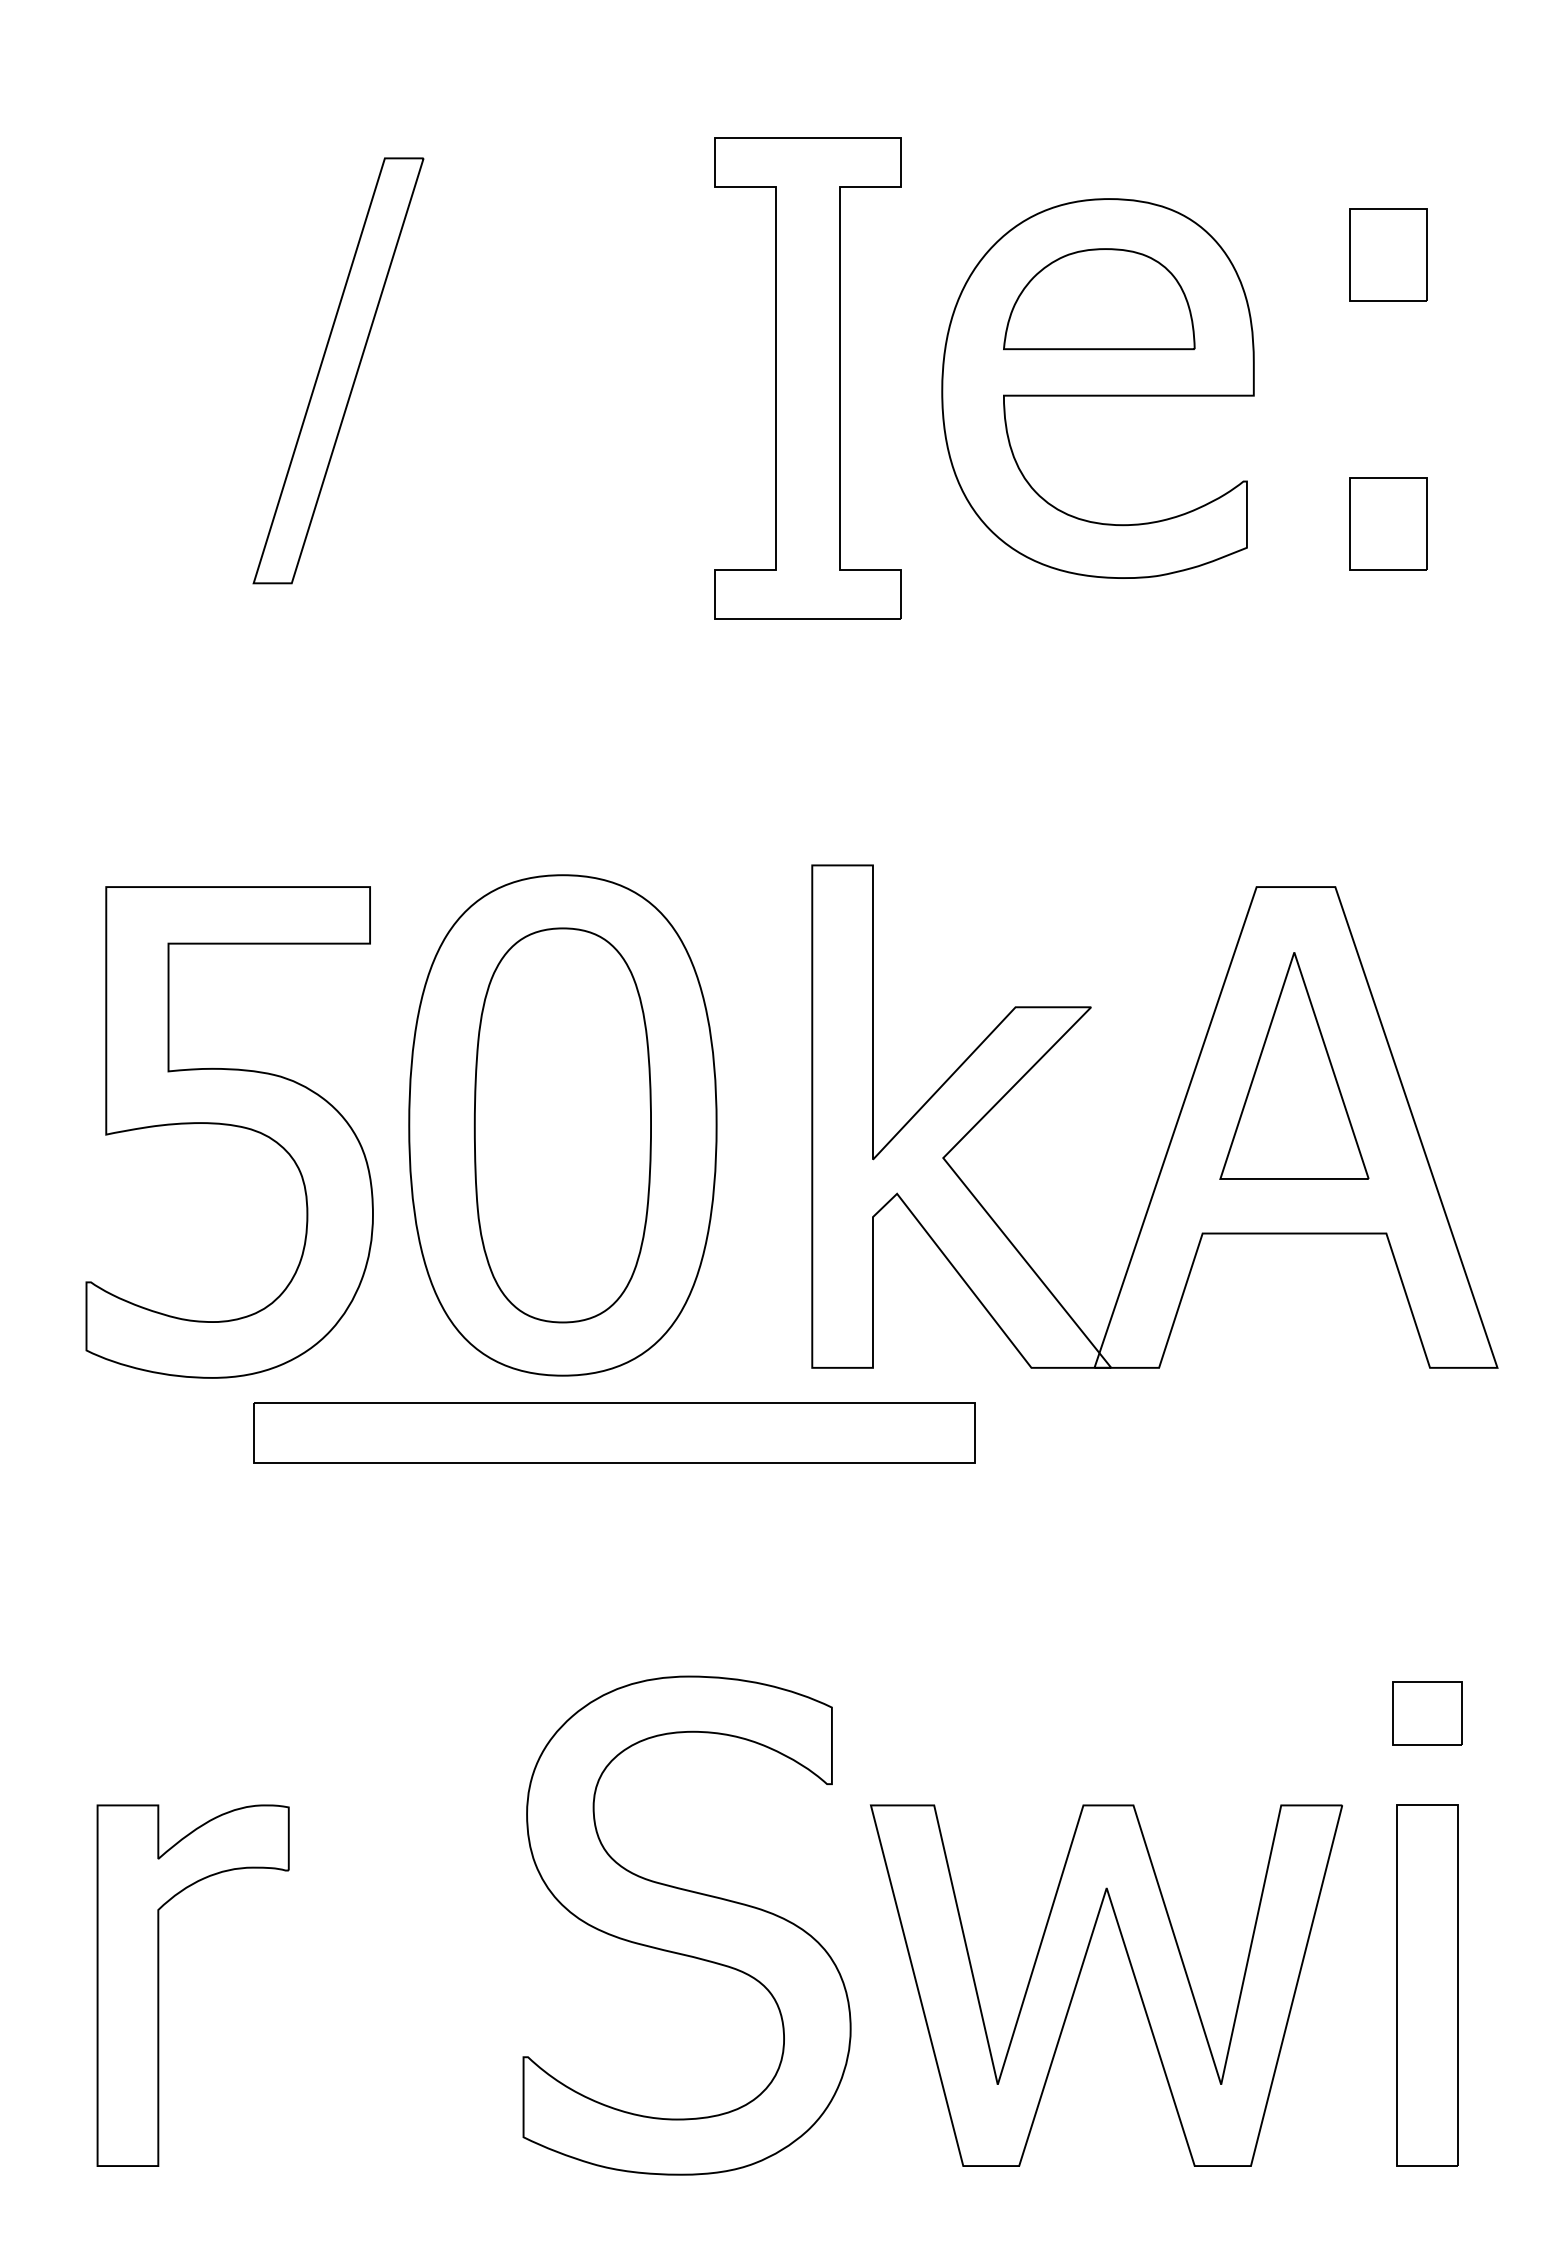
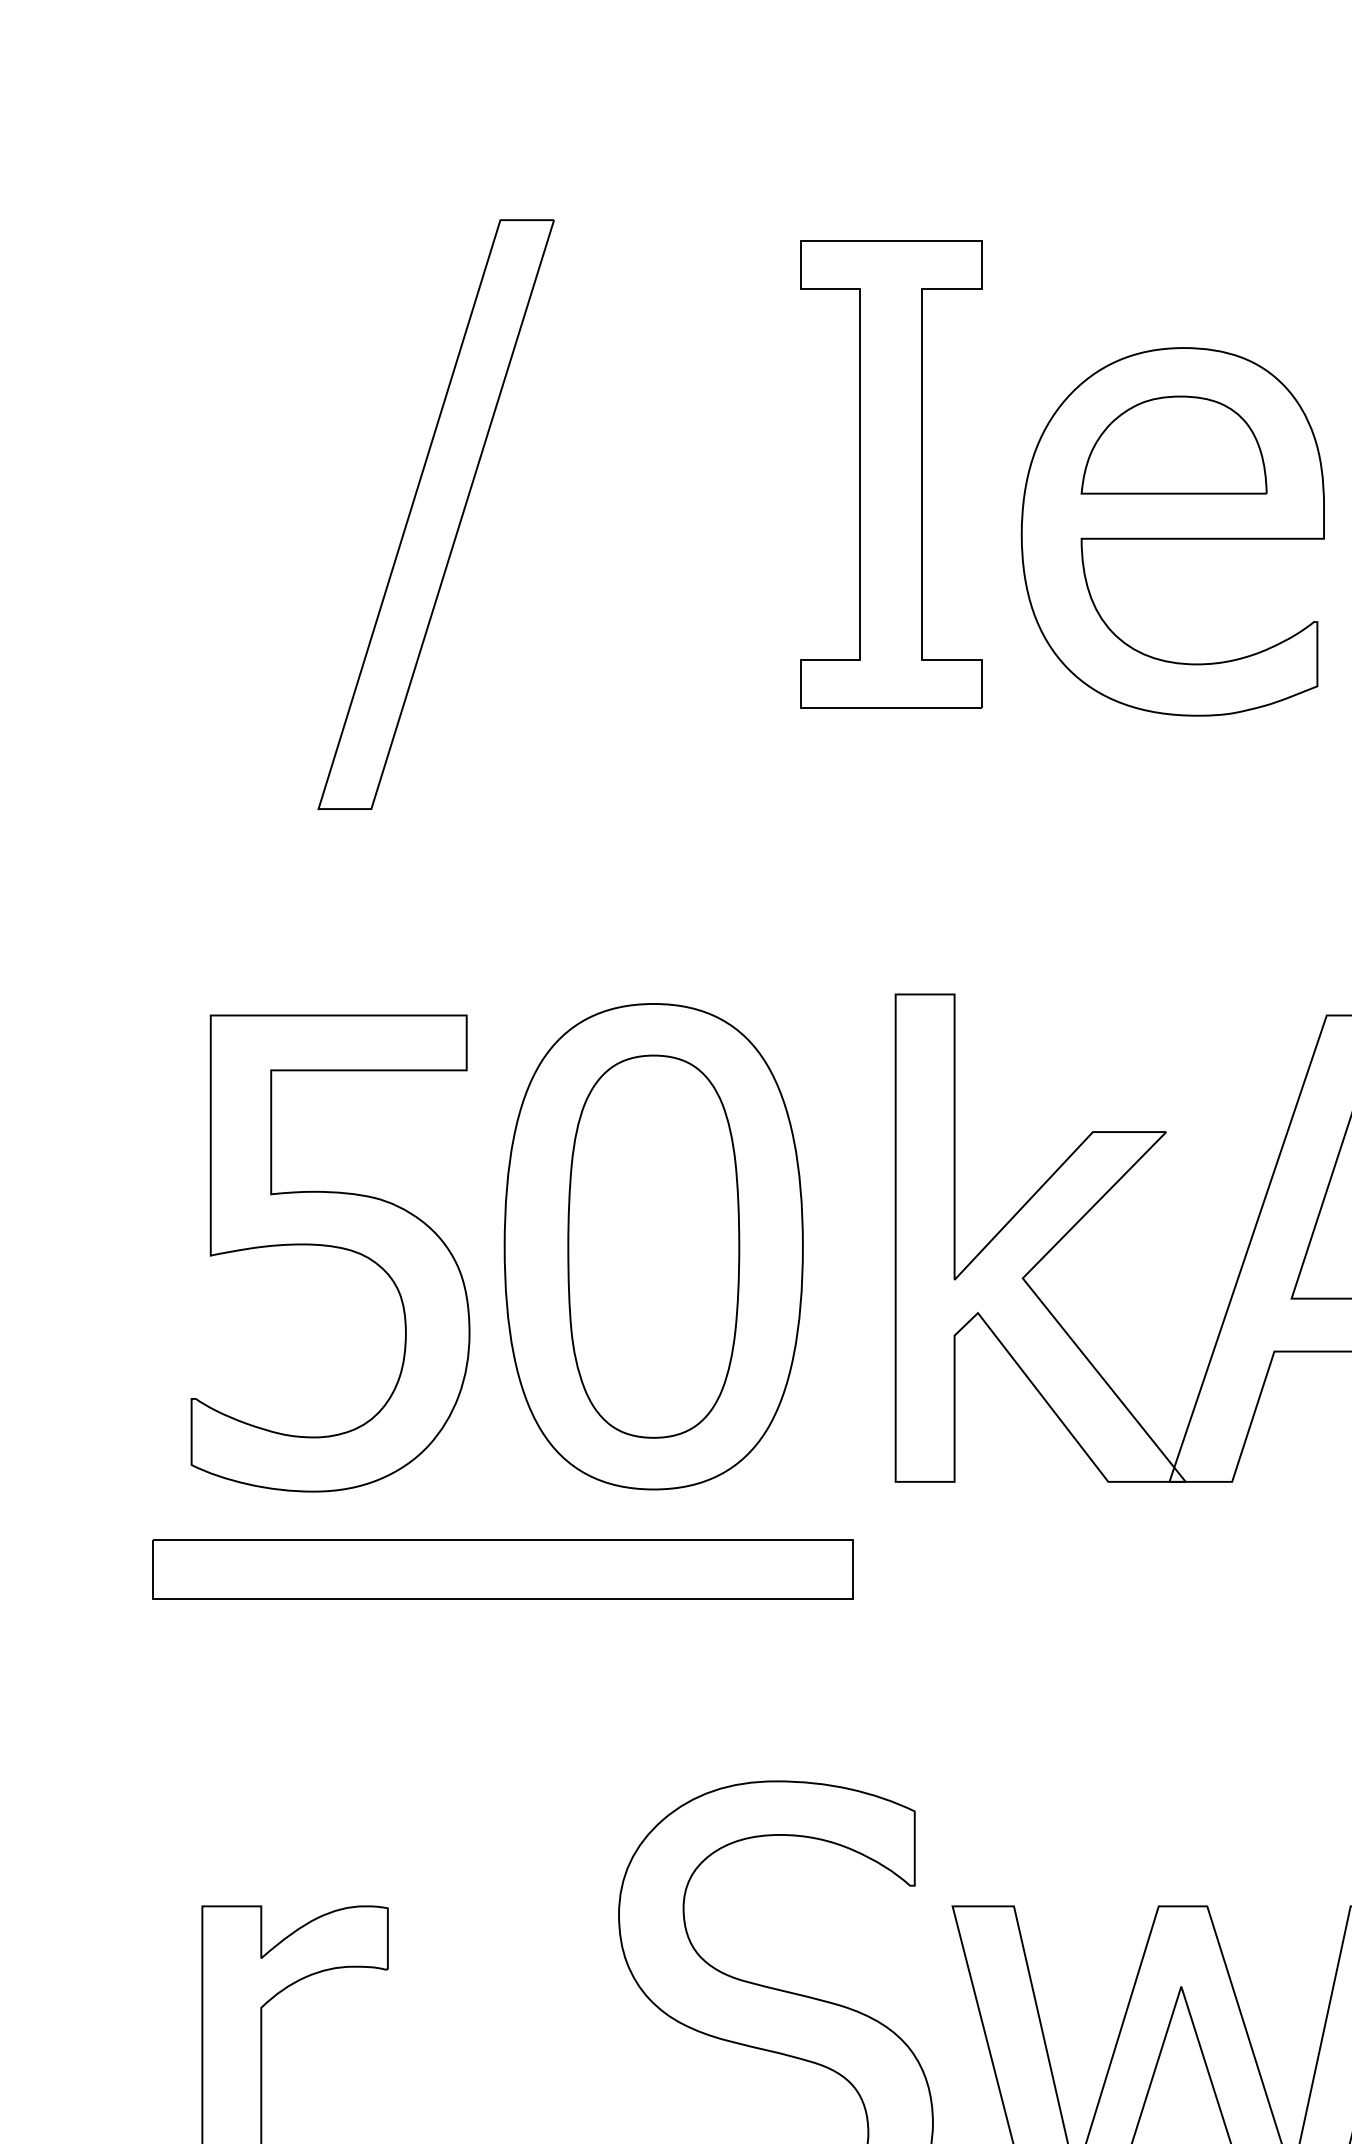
part: (338, 370) -> (436, 514), size x1.43
part: (807, 378) -> (891, 474), moved
part: (614, 1432) -> (503, 1568), moved

